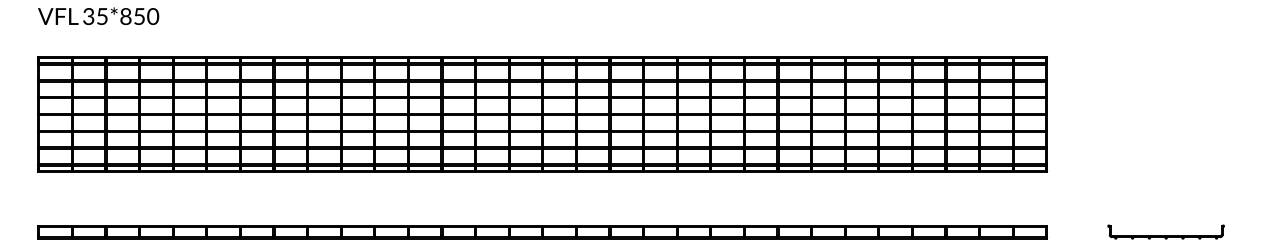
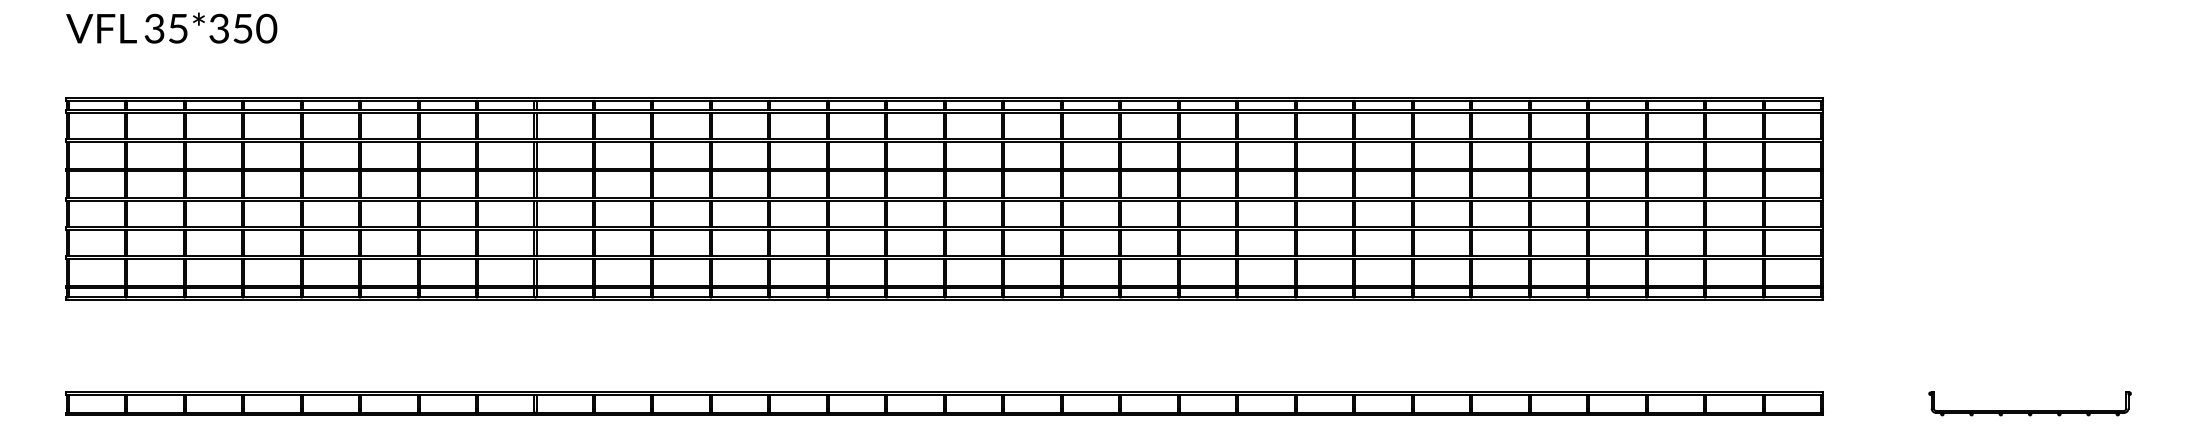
text: (125, 16) -> (218, 28), 35*850 -> 35*350

